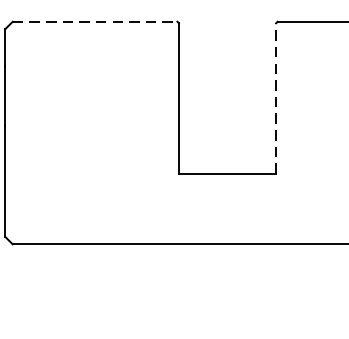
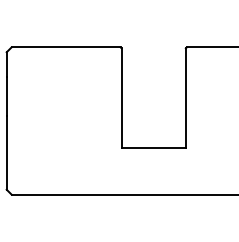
line: (95, 21) -> (66, 47), dashed -> solid
line: (275, 99) -> (185, 98), dashed -> solid

